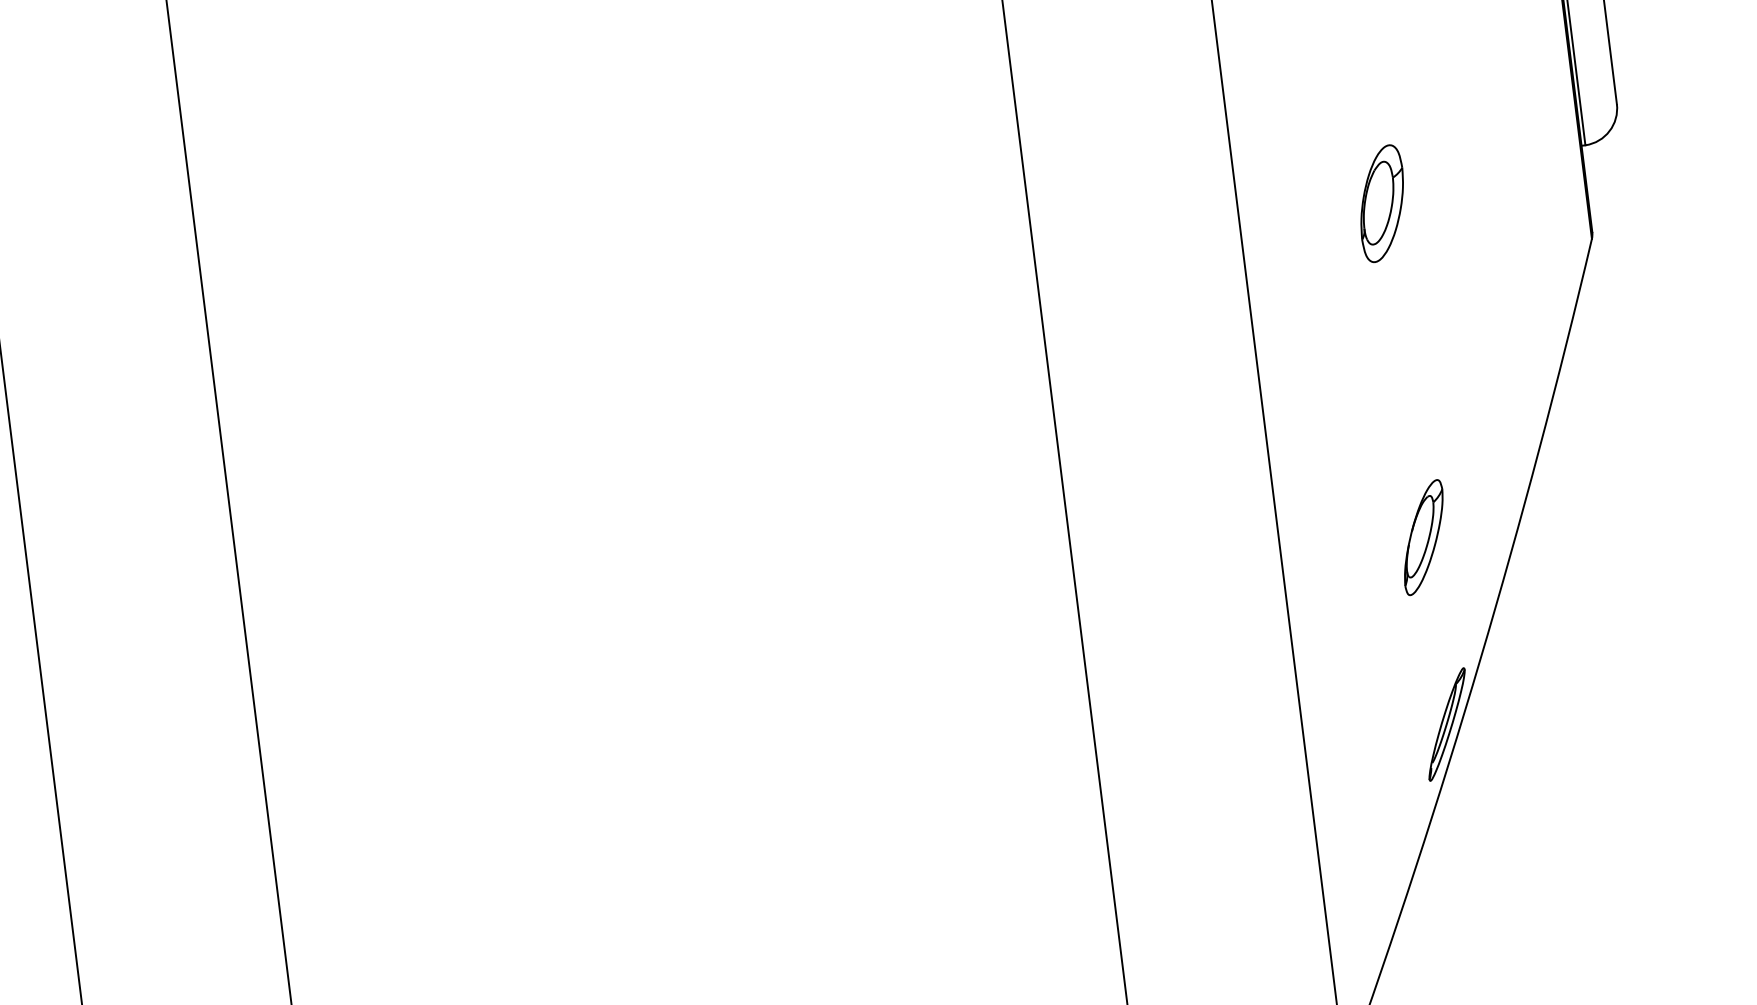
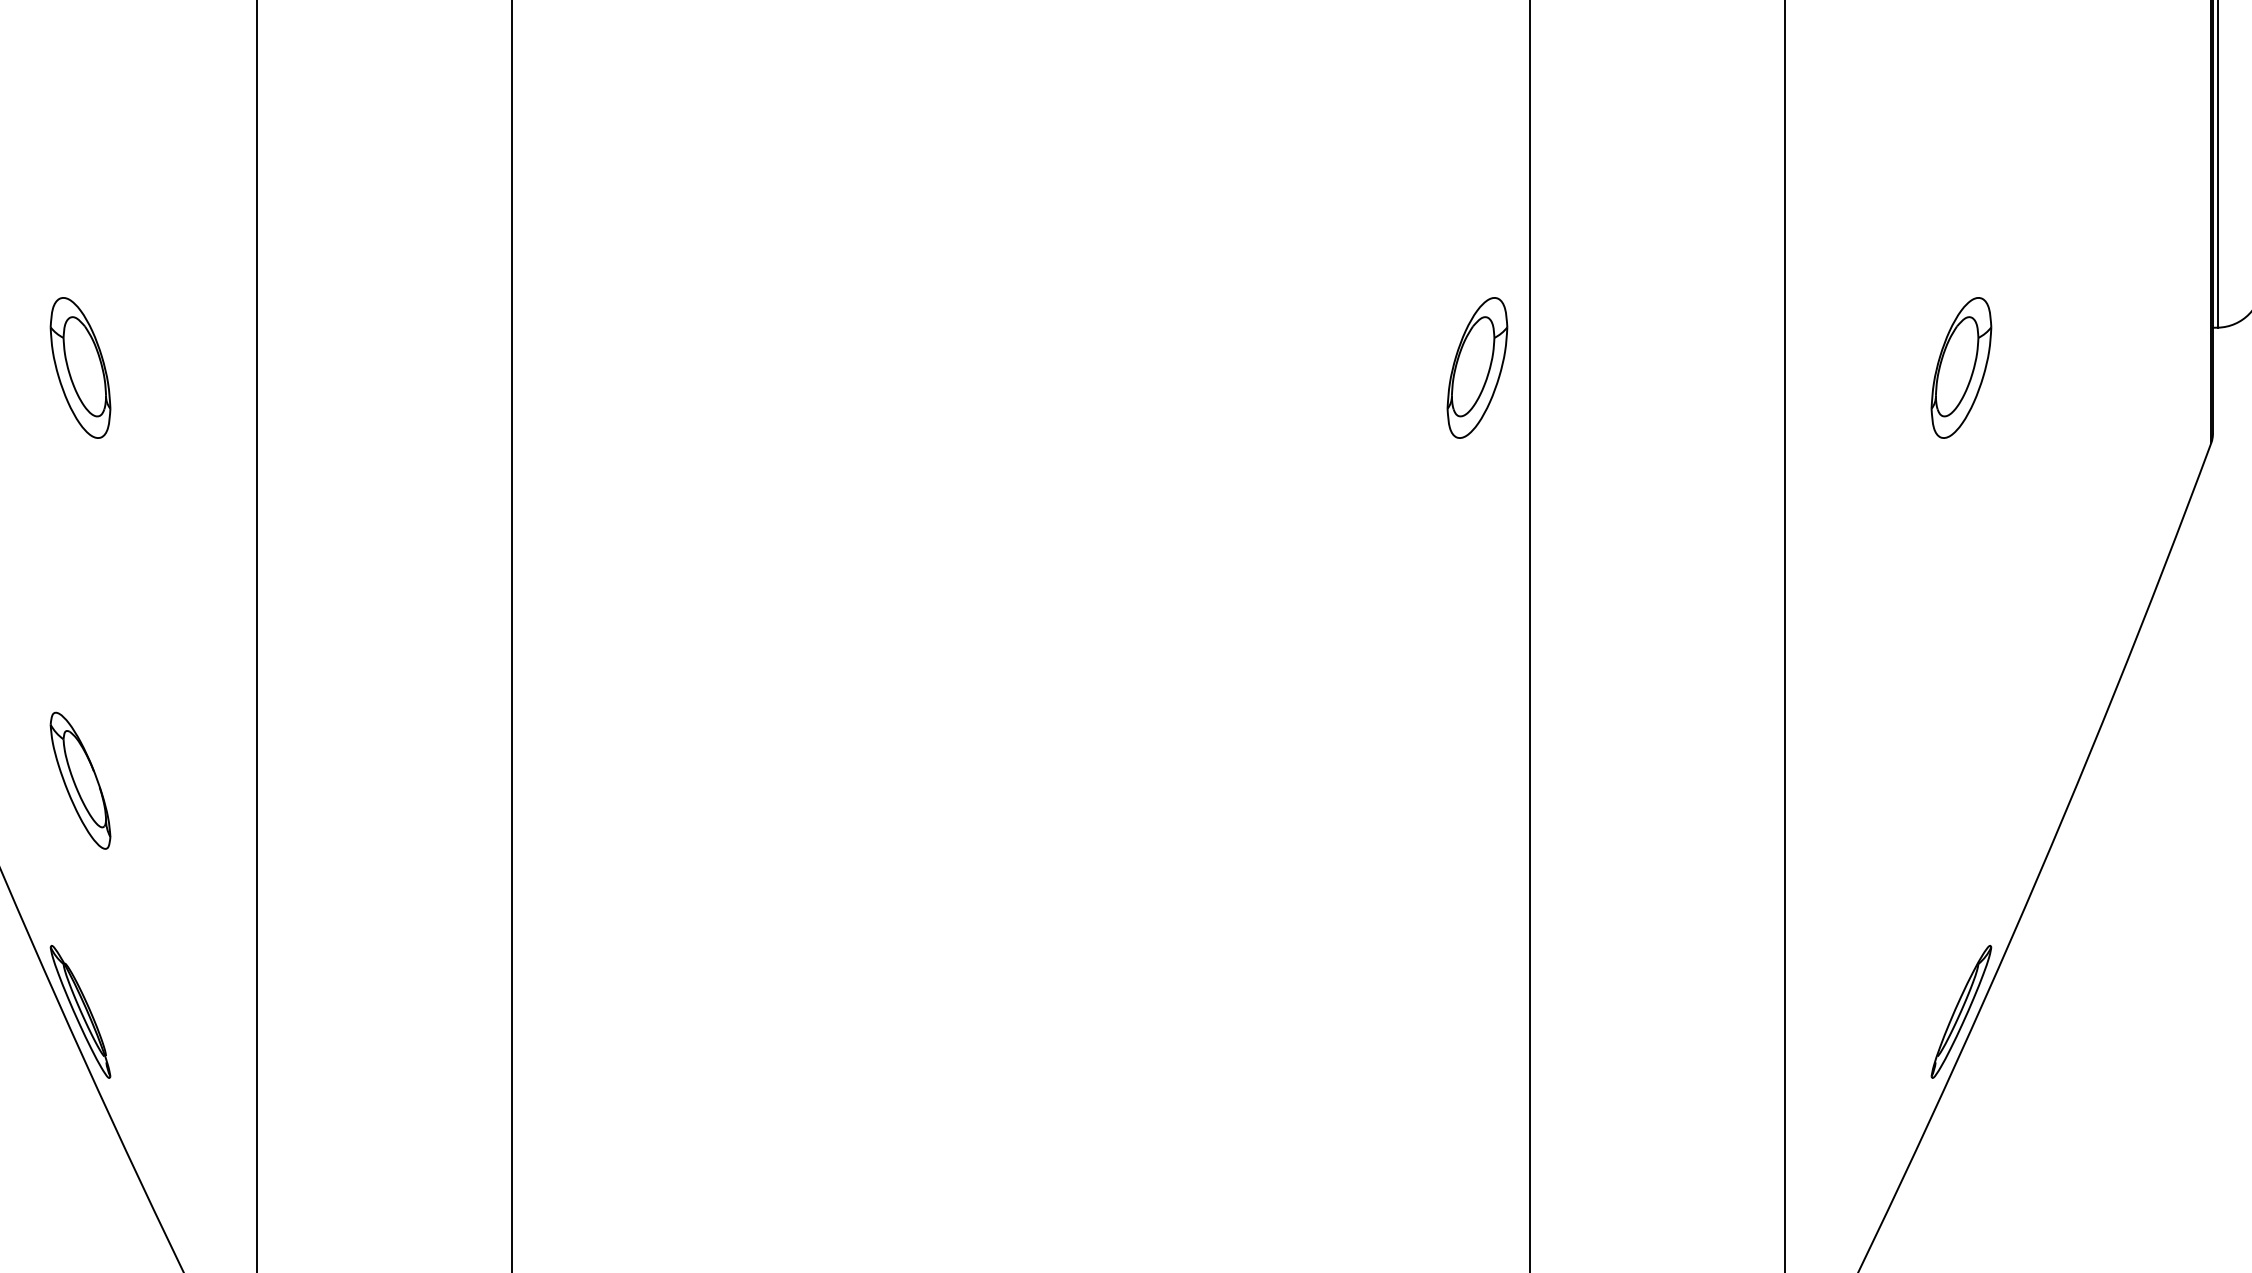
part: (990, 252) -> (1477, 367), added
part: (1423, 537) -> (1961, 780), removed

